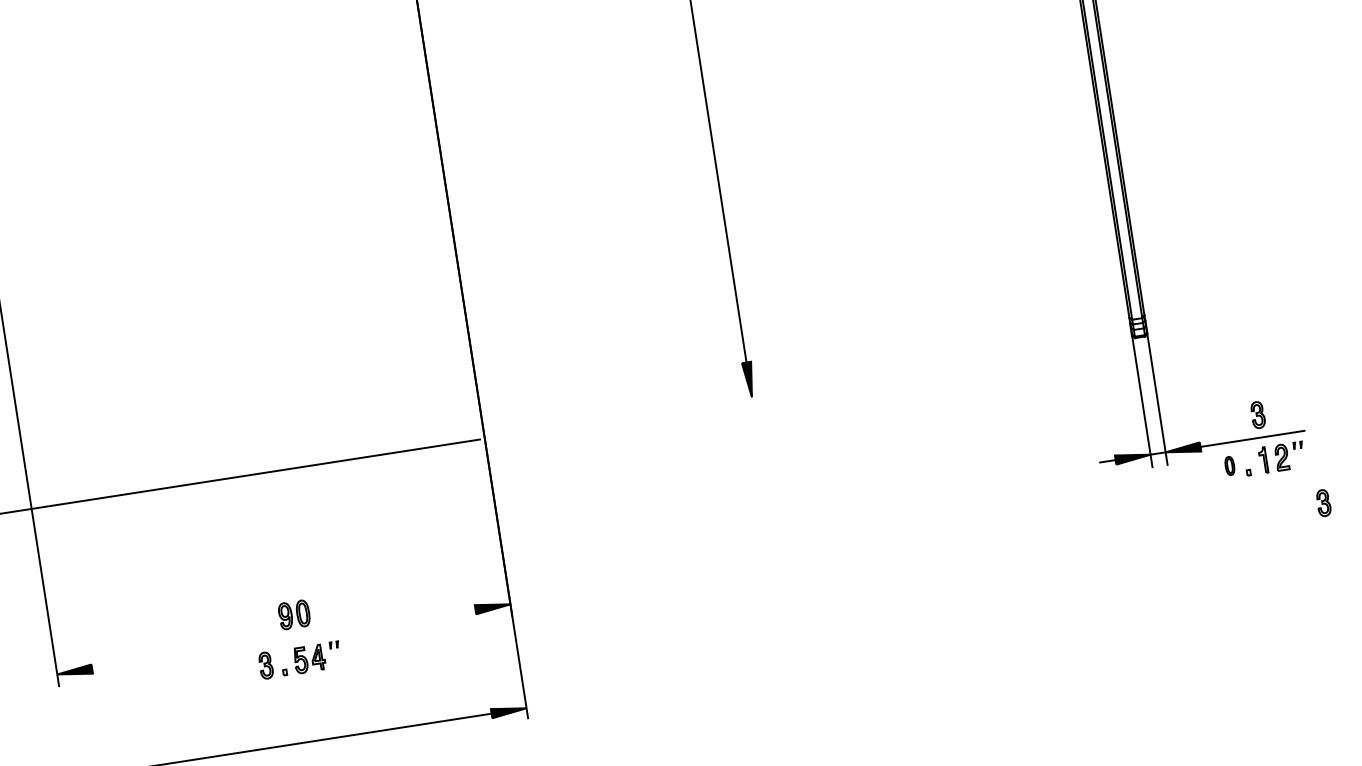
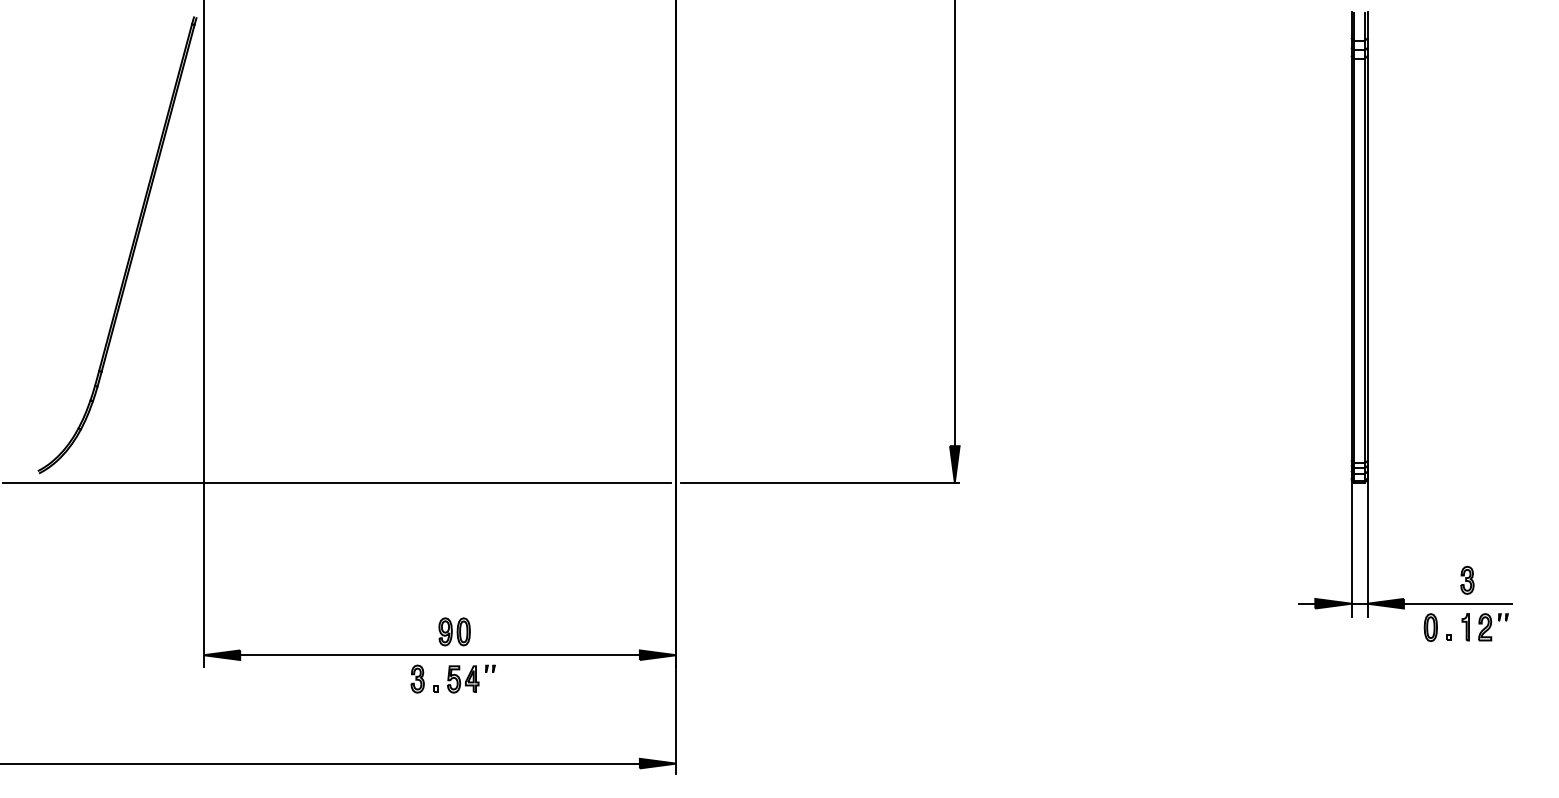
line: (622, 417) -> (819, 482), added
part: (1229, 465) -> (1430, 627), size x1.43
part: (1323, 502) -> (1520, 679), removed
line: (283, 639) -> (439, 655), added

